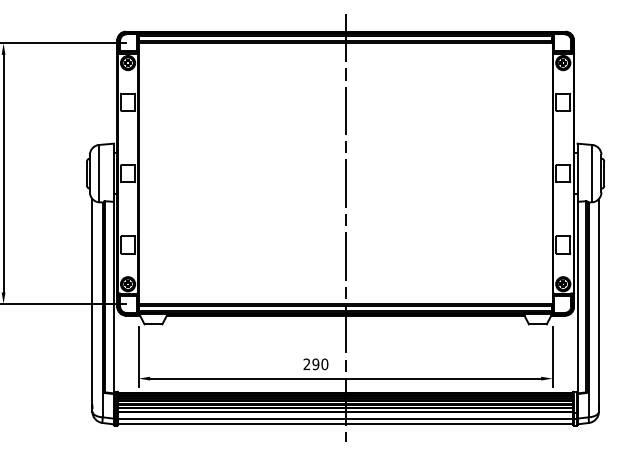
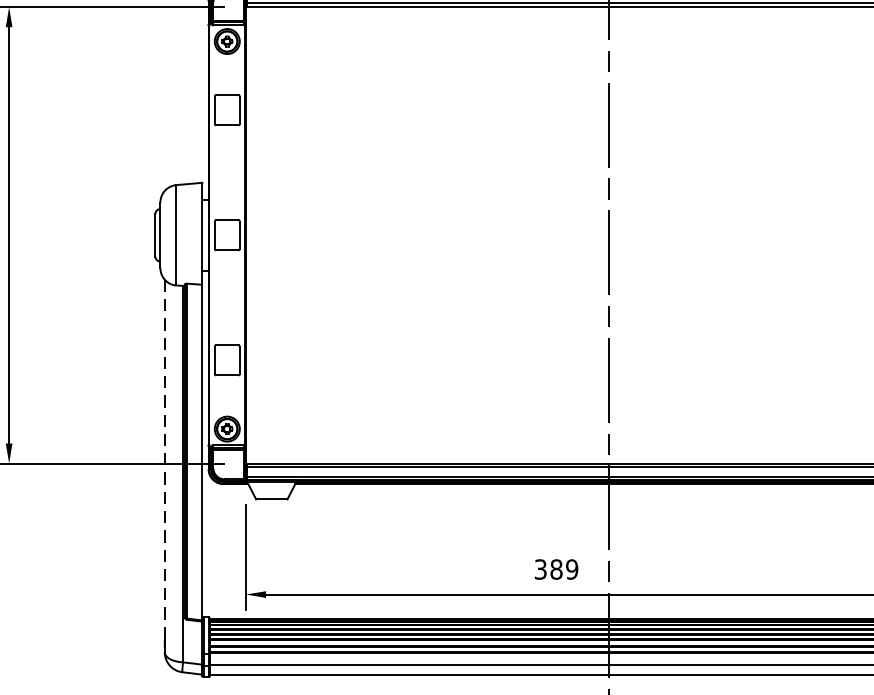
line: (92, 301) -> (164, 459), solid -> dashed
text: (315, 364) -> (555, 569), 290 -> 389

